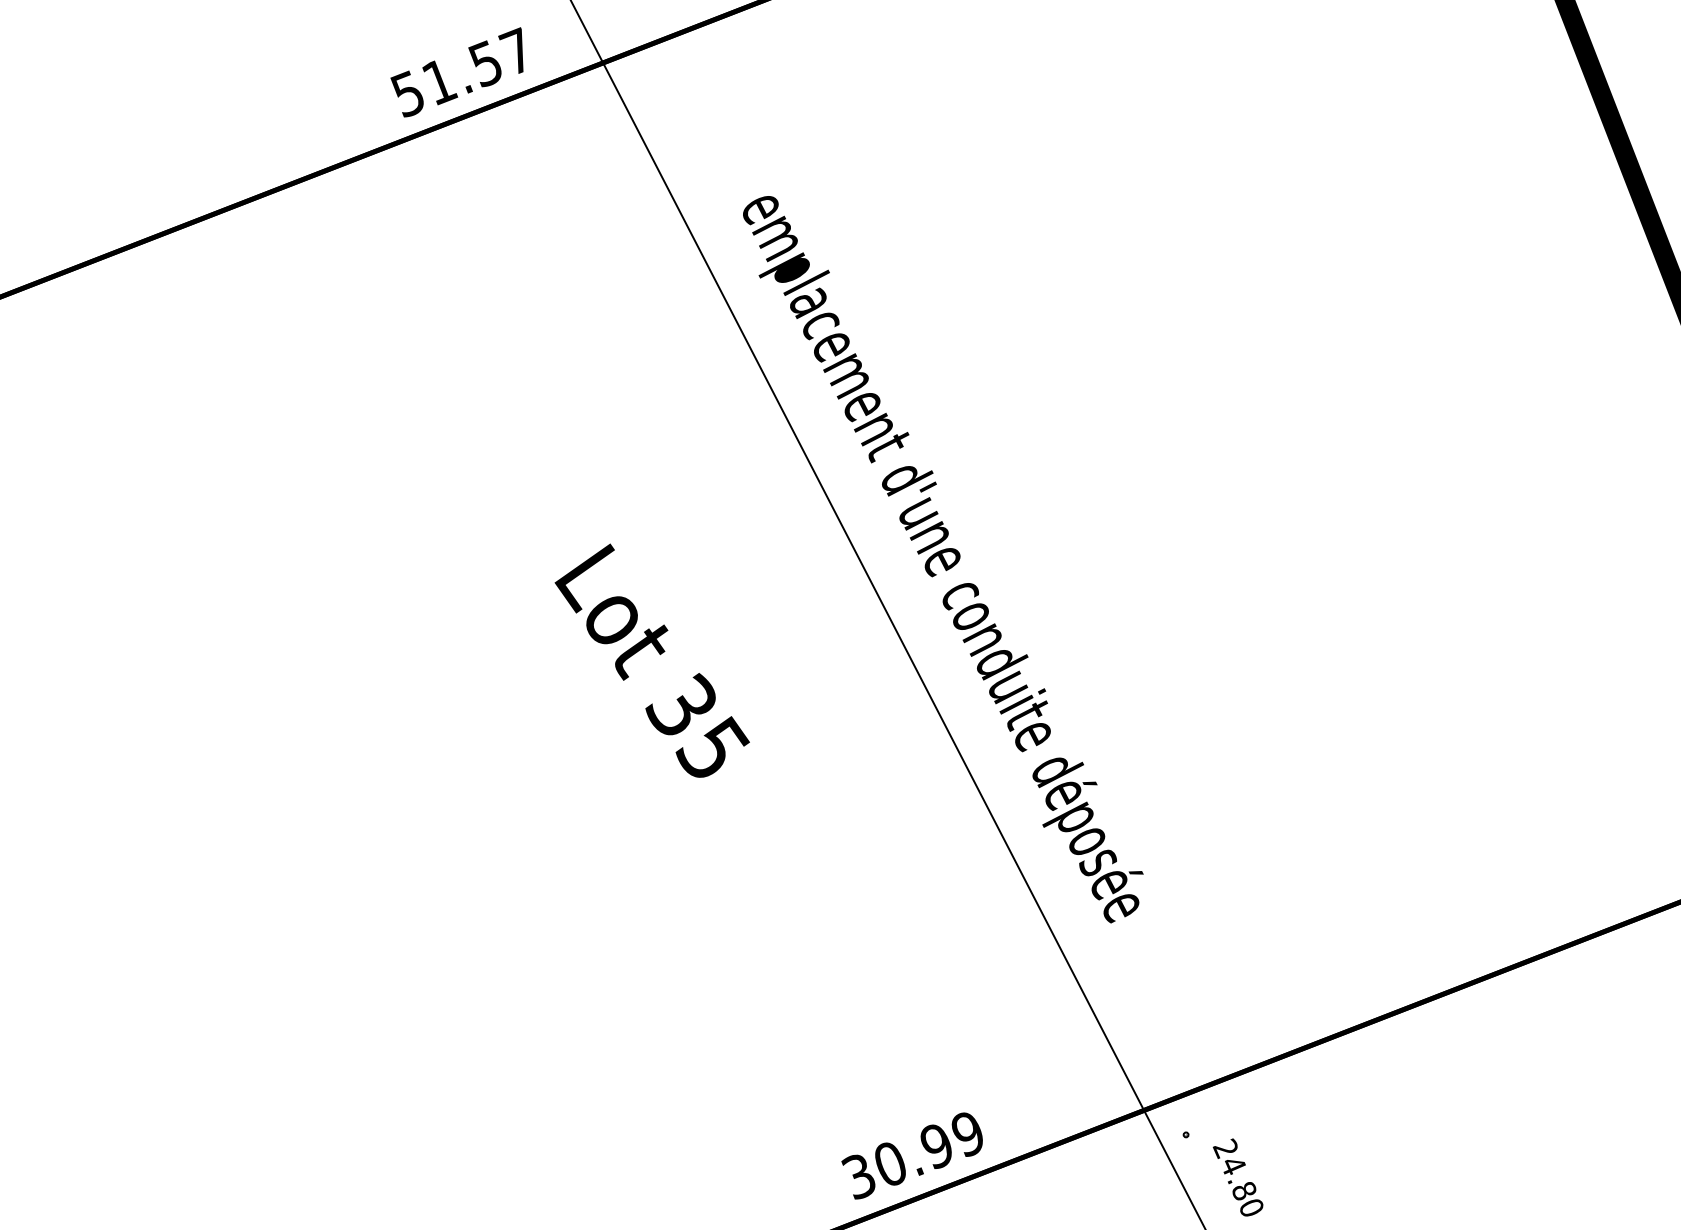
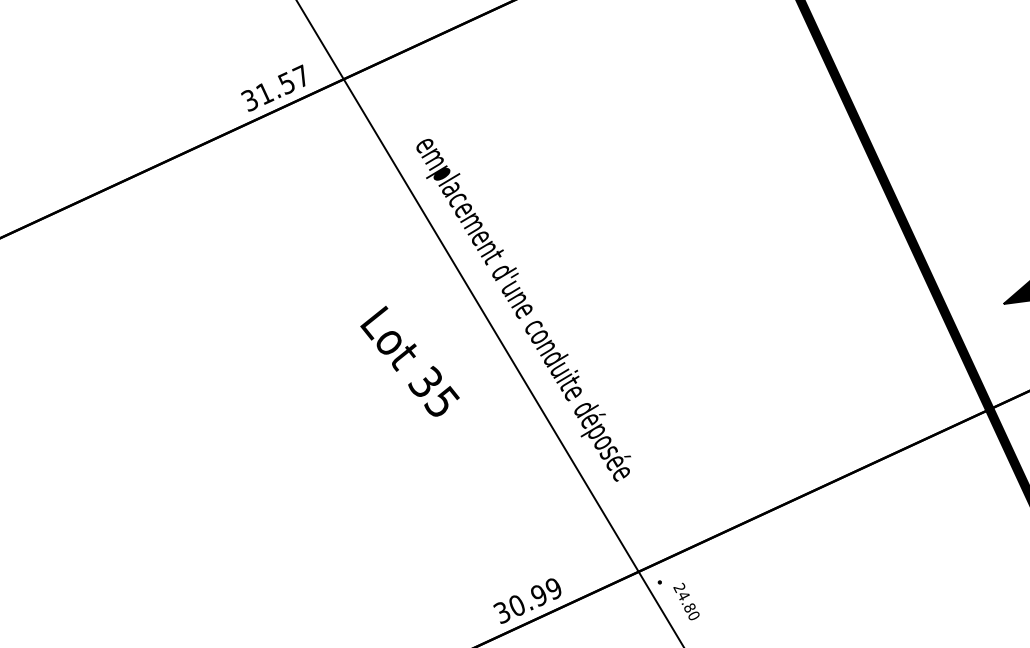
text: (407, 90) -> (249, 98), 51.57 -> 31.57
text: (651, 661) -> (409, 361), moved

